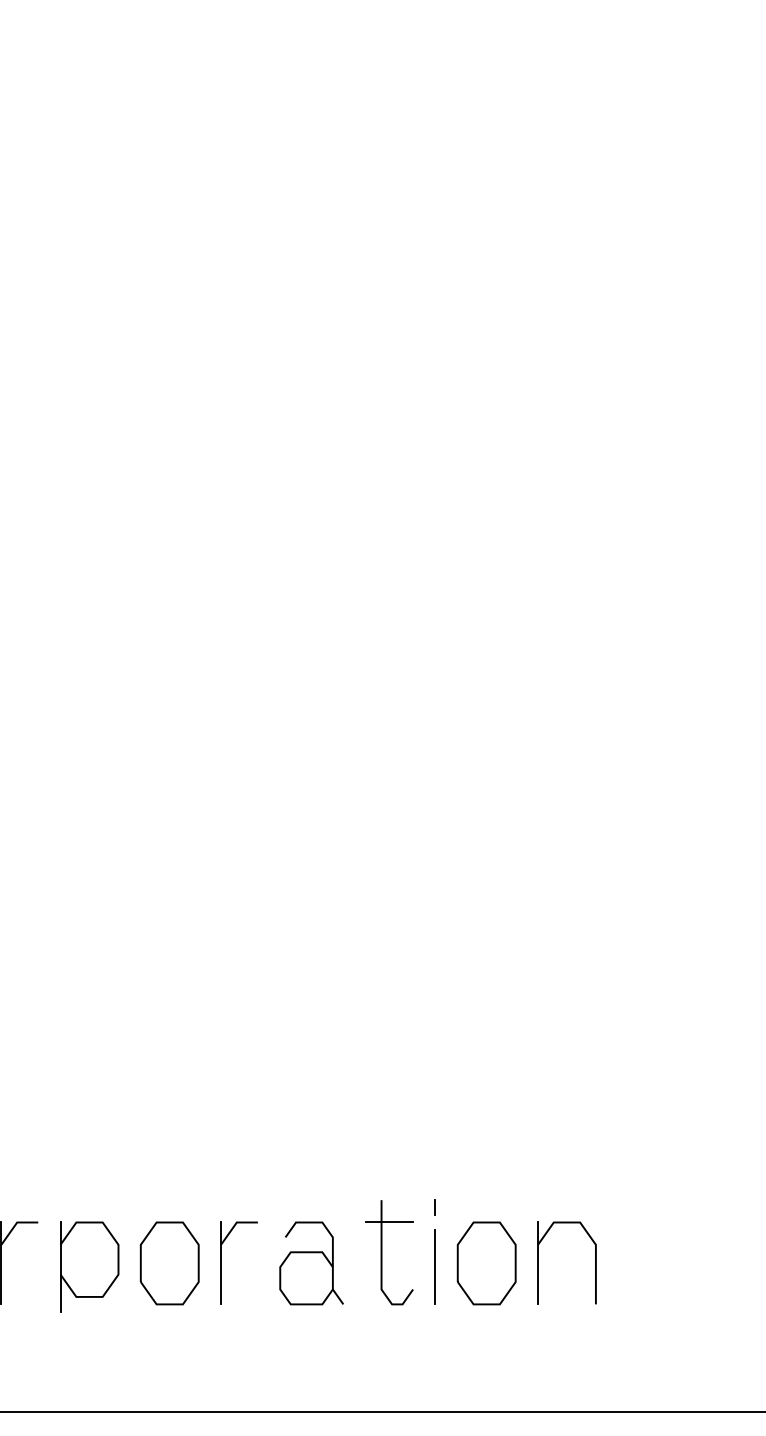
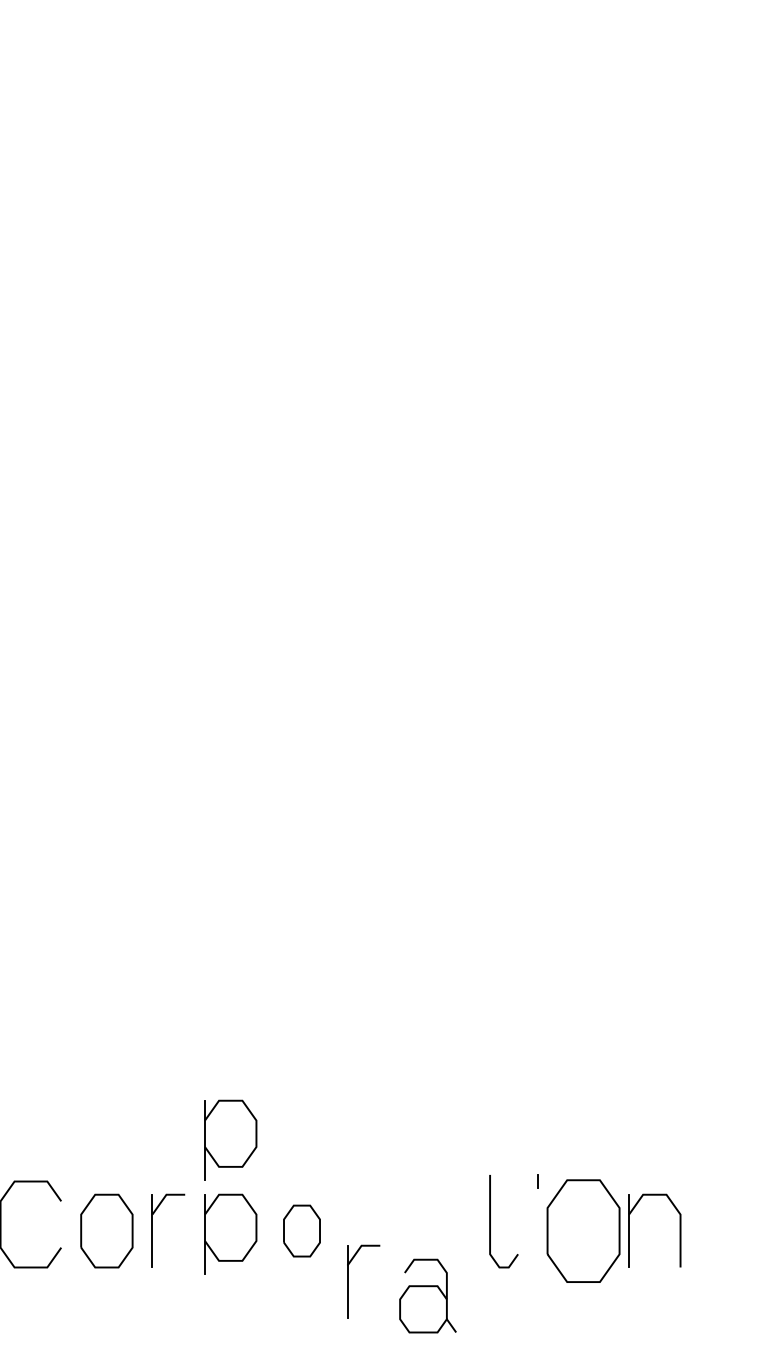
part: (89, 1160) -> (230, 1139), added
line: (389, 1222) -> (497, 1194), removed
part: (169, 1262) -> (301, 1230), size x0.7
part: (222, 1262) -> (348, 1281), moved
part: (311, 1262) -> (427, 1295), moved
part: (486, 1262) -> (583, 1230), size x1.4
line: (434, 1267) -> (537, 1234), removed

